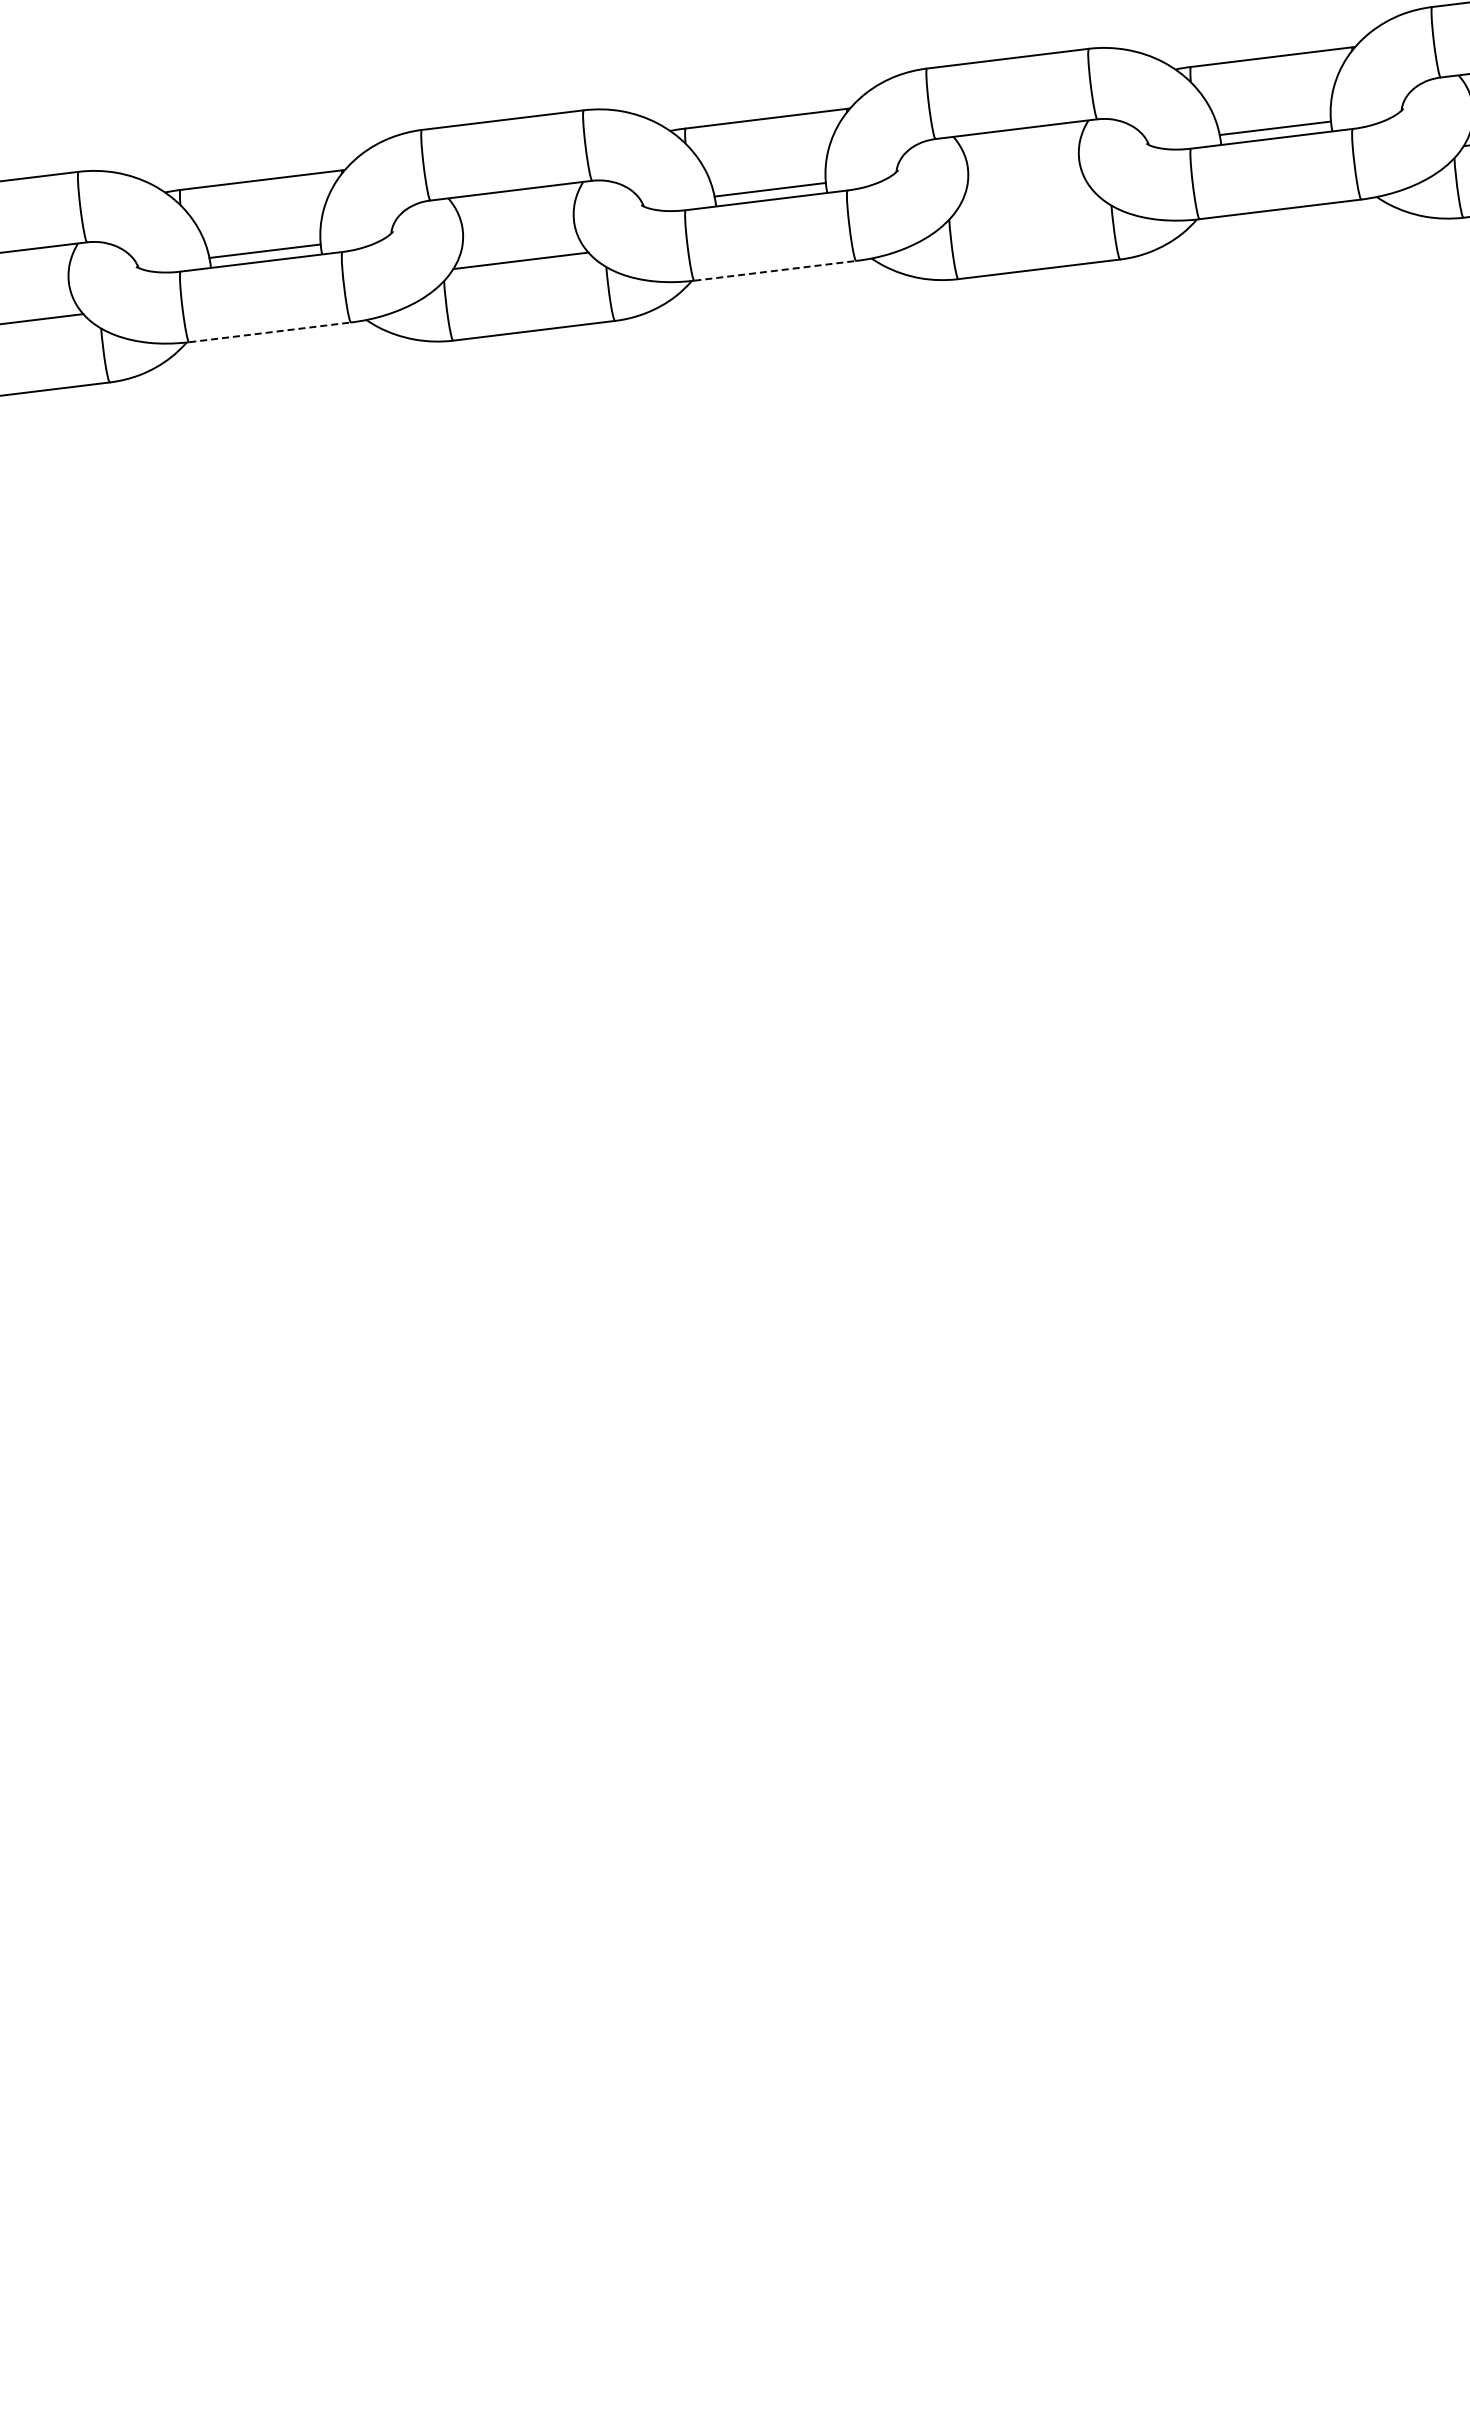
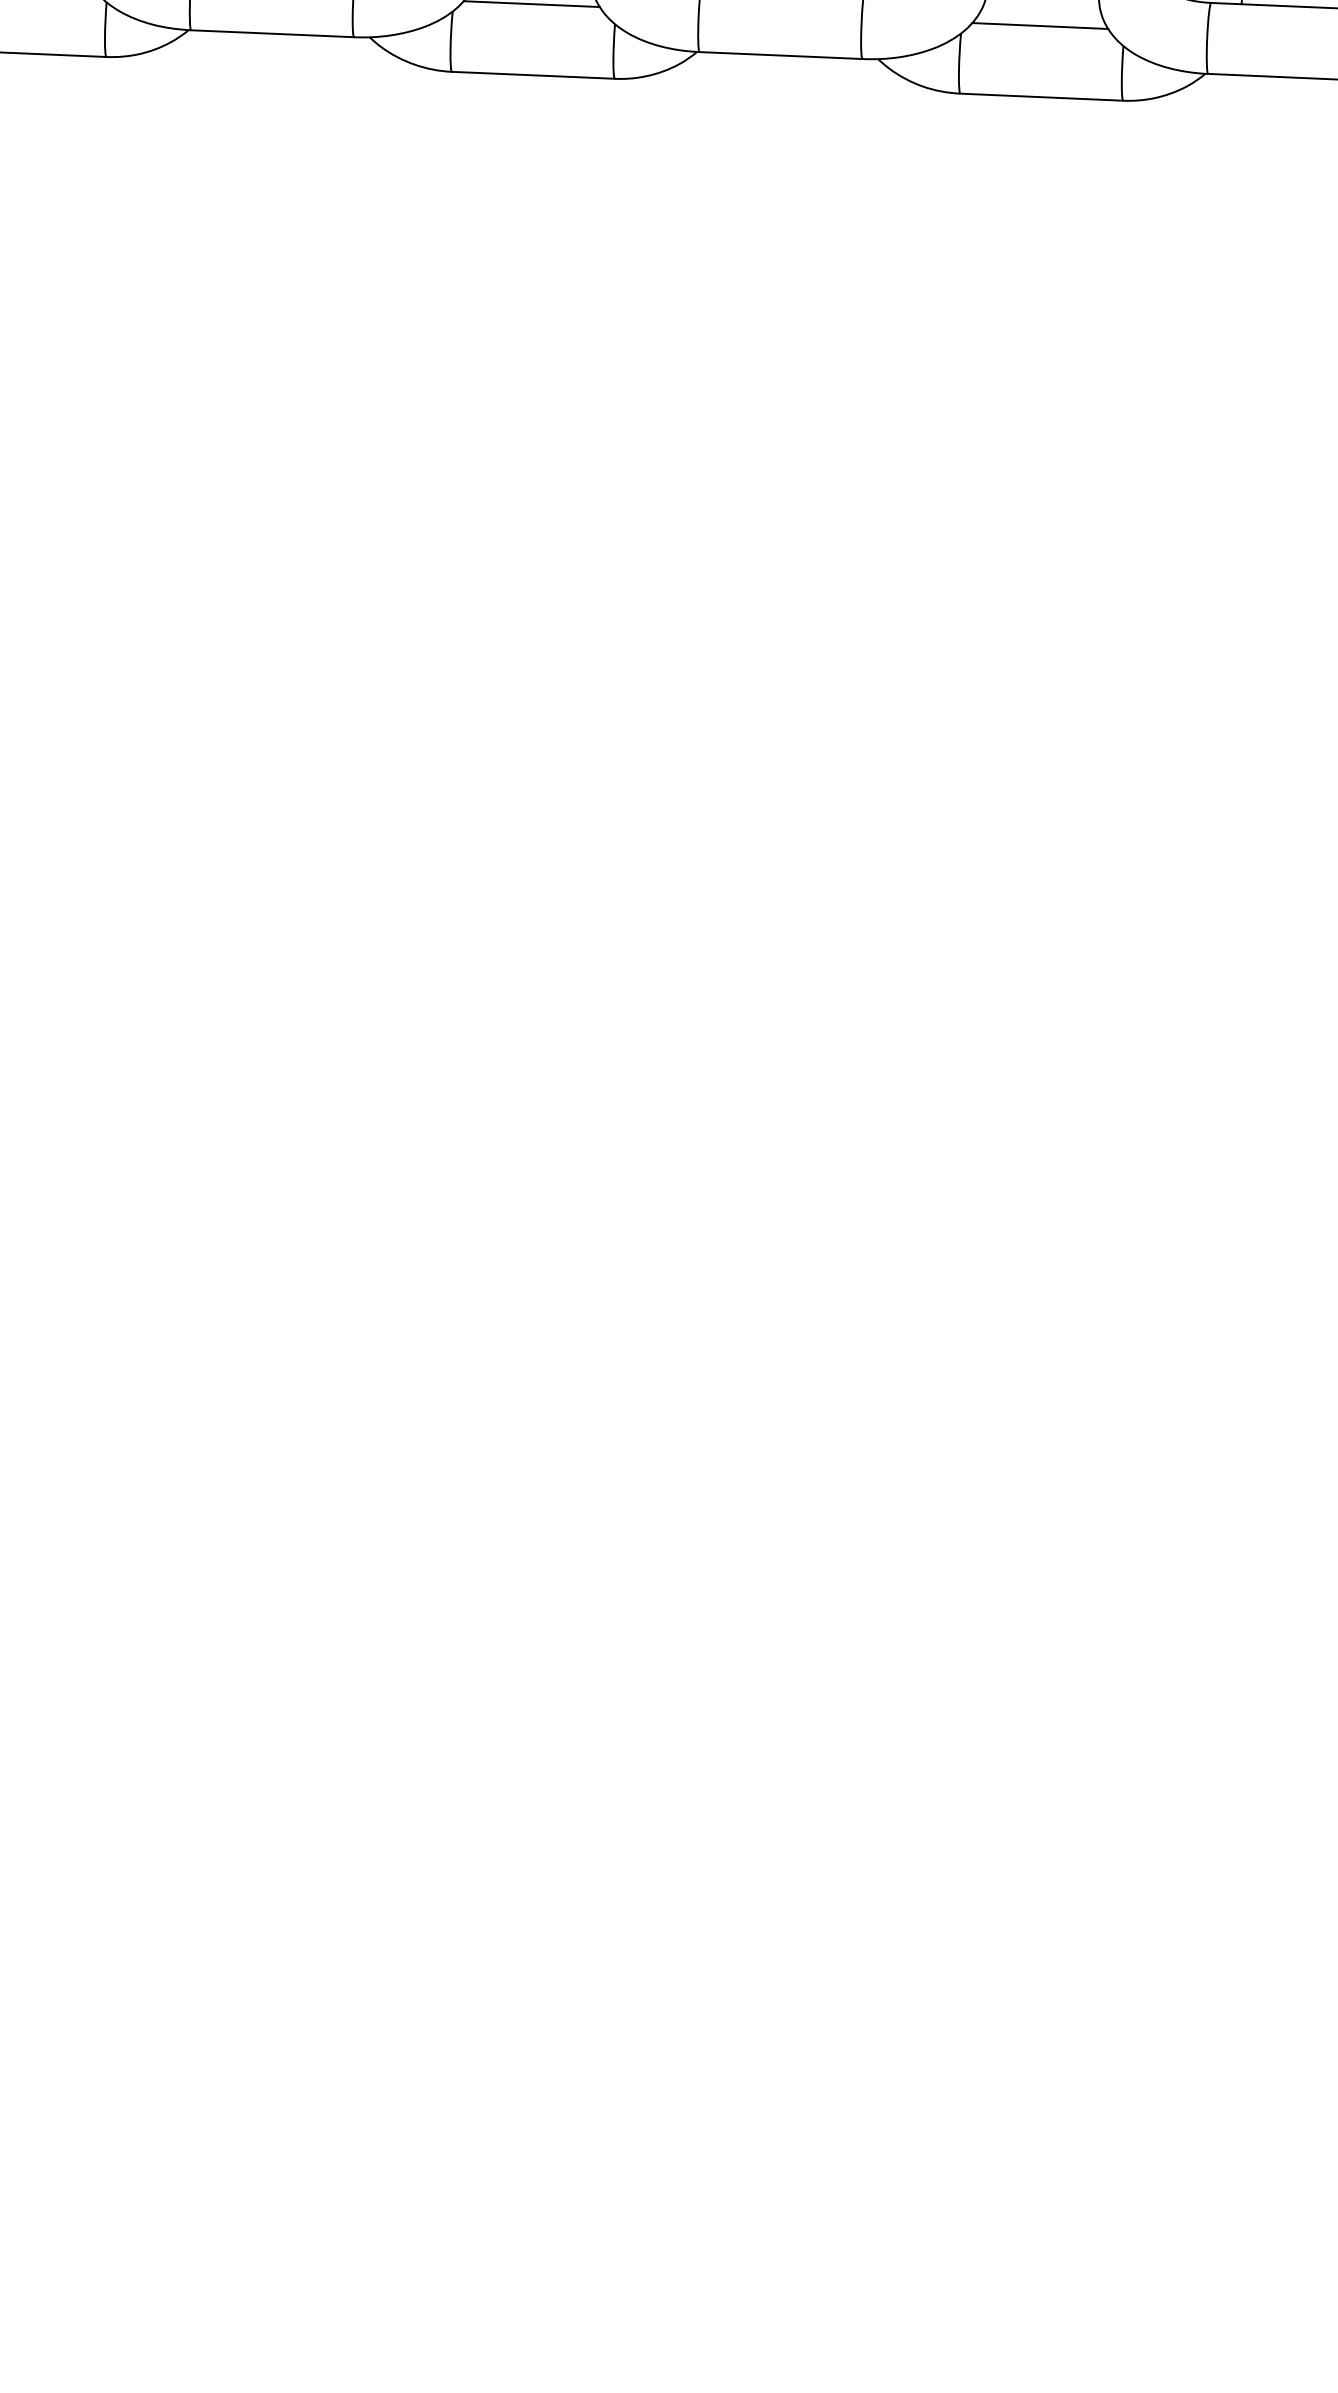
line: (1025, 199) -> (1039, 26), added
line: (775, 270) -> (781, 55), dashed -> solid
line: (270, 332) -> (273, 33), dashed -> solid

